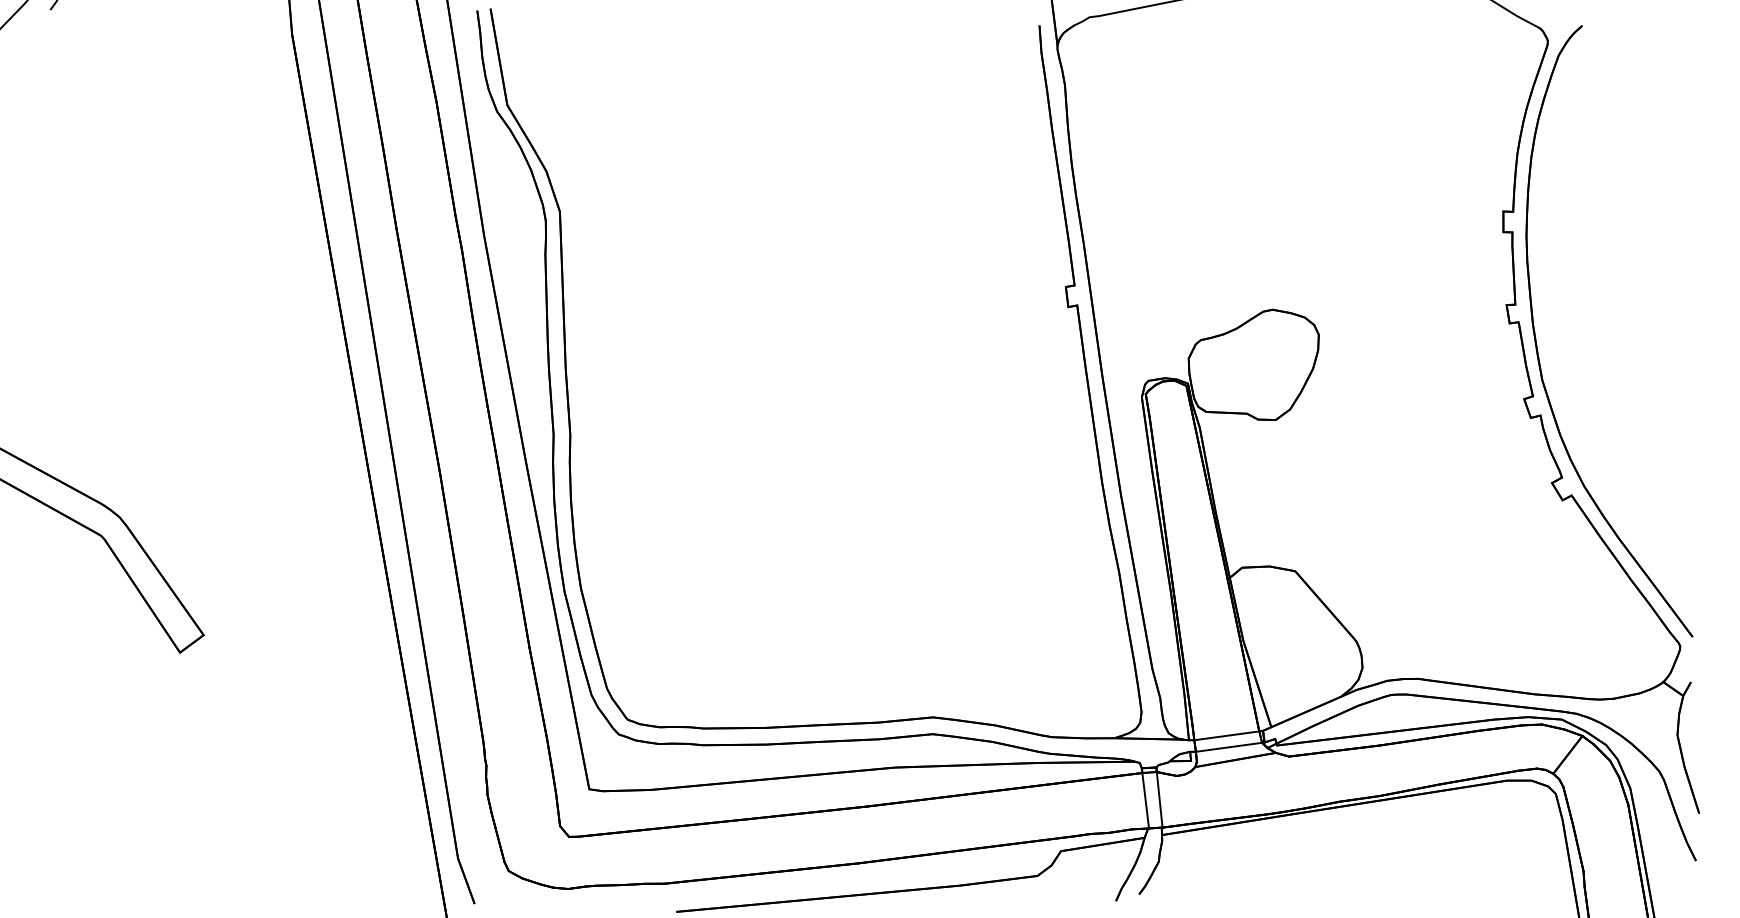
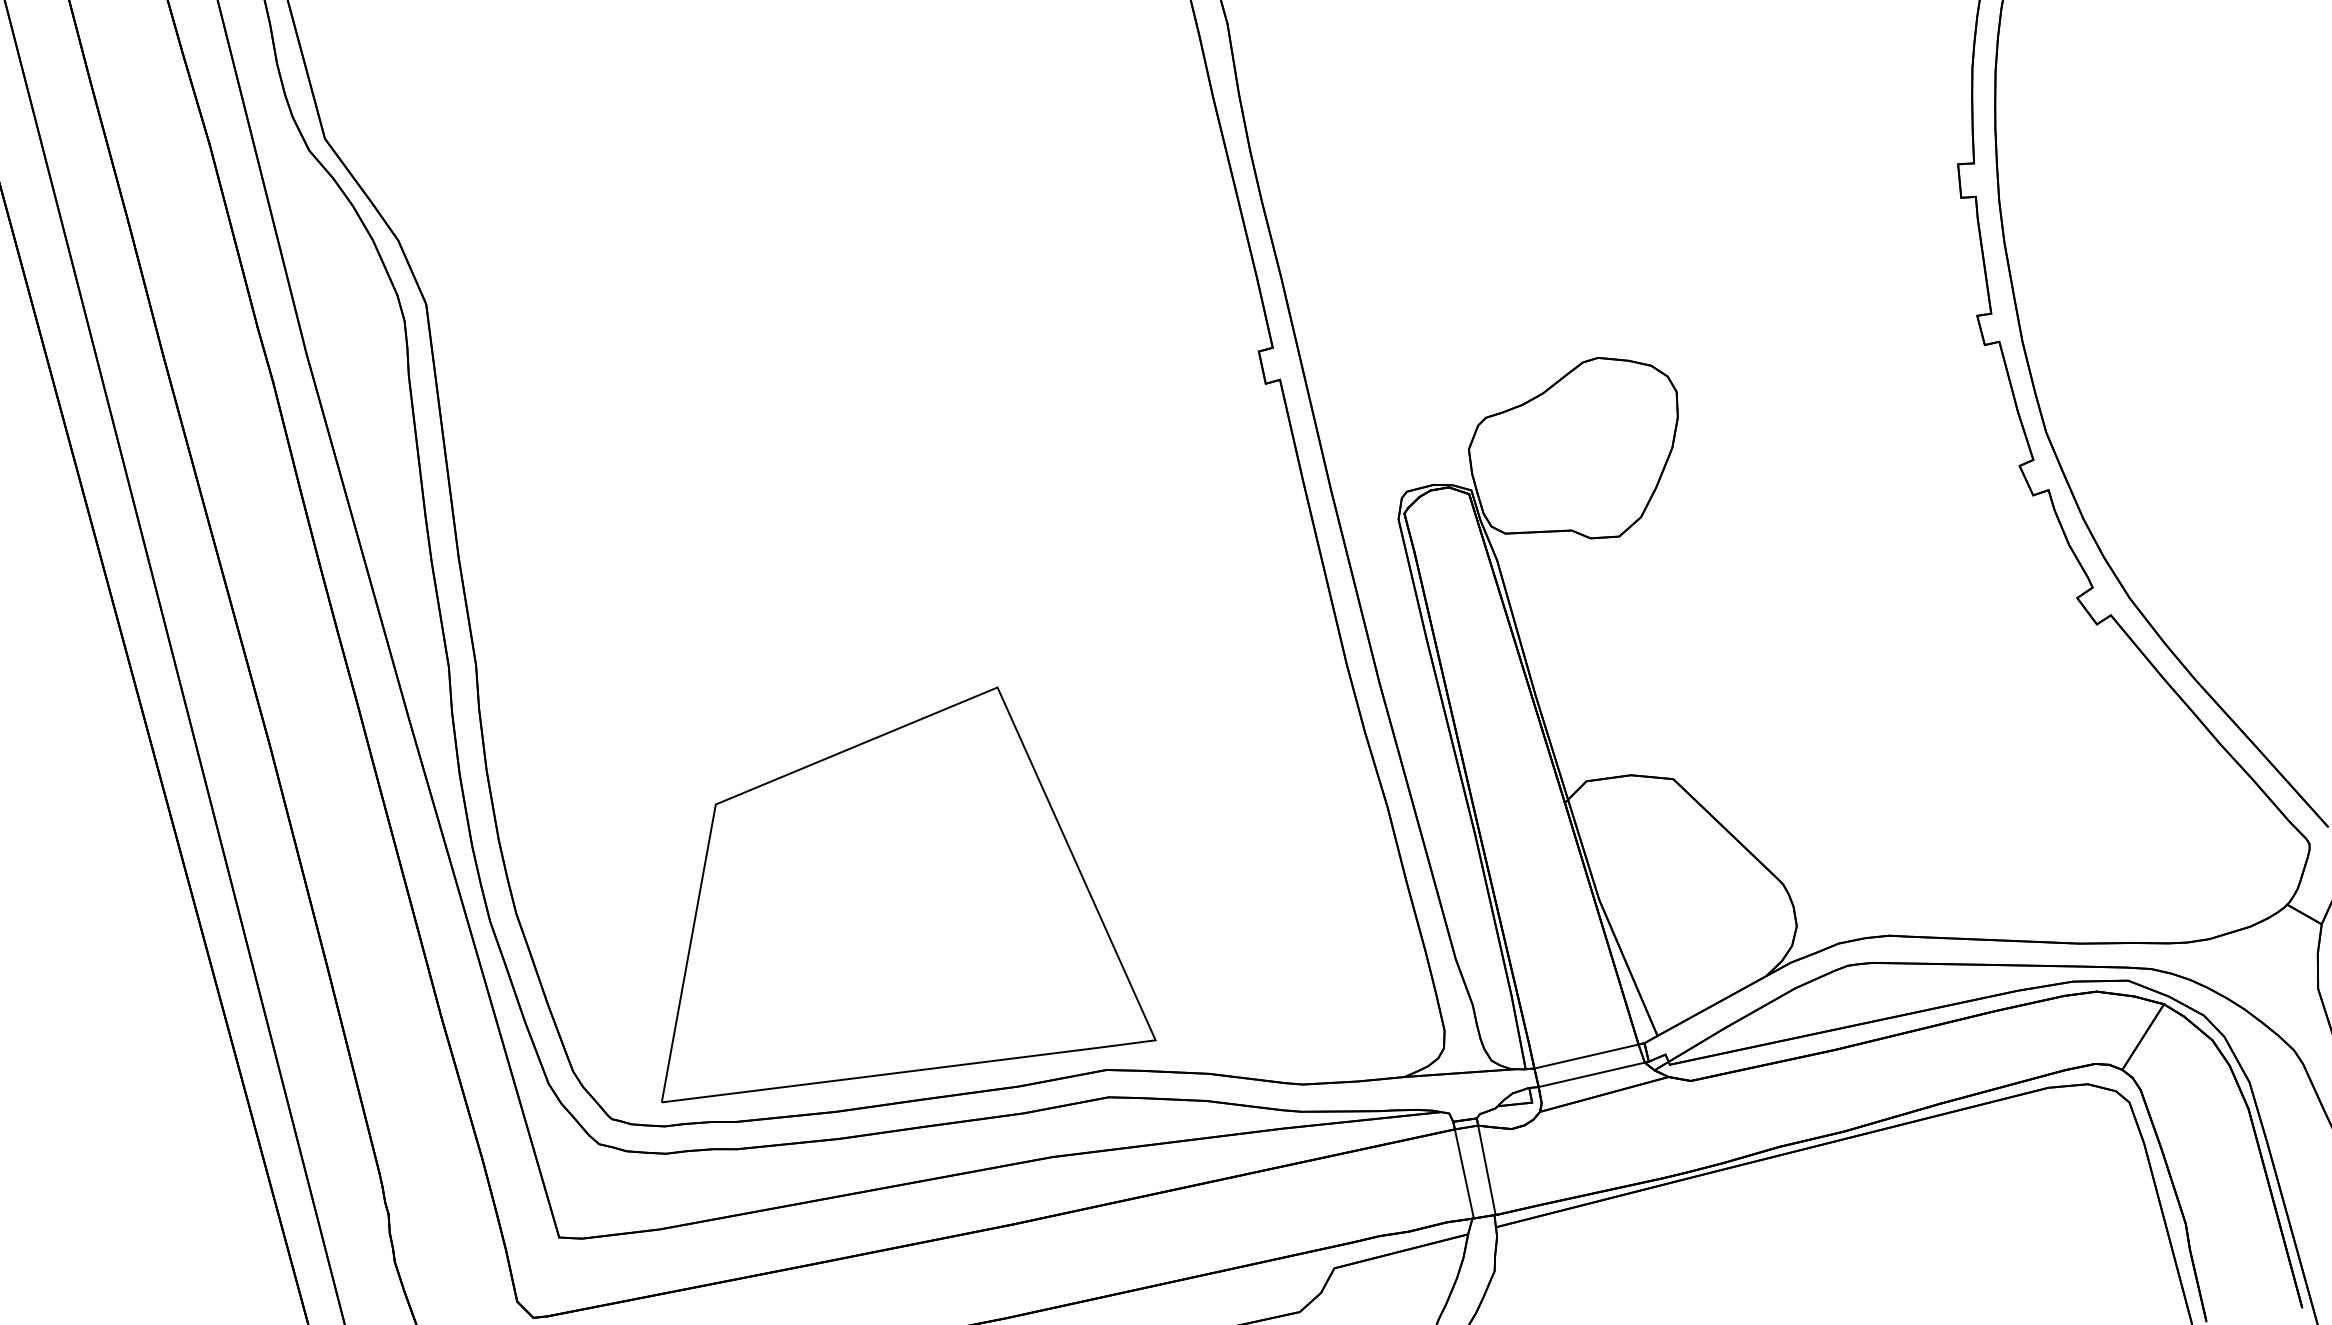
part: (811, 594) -> (891, 888), added

